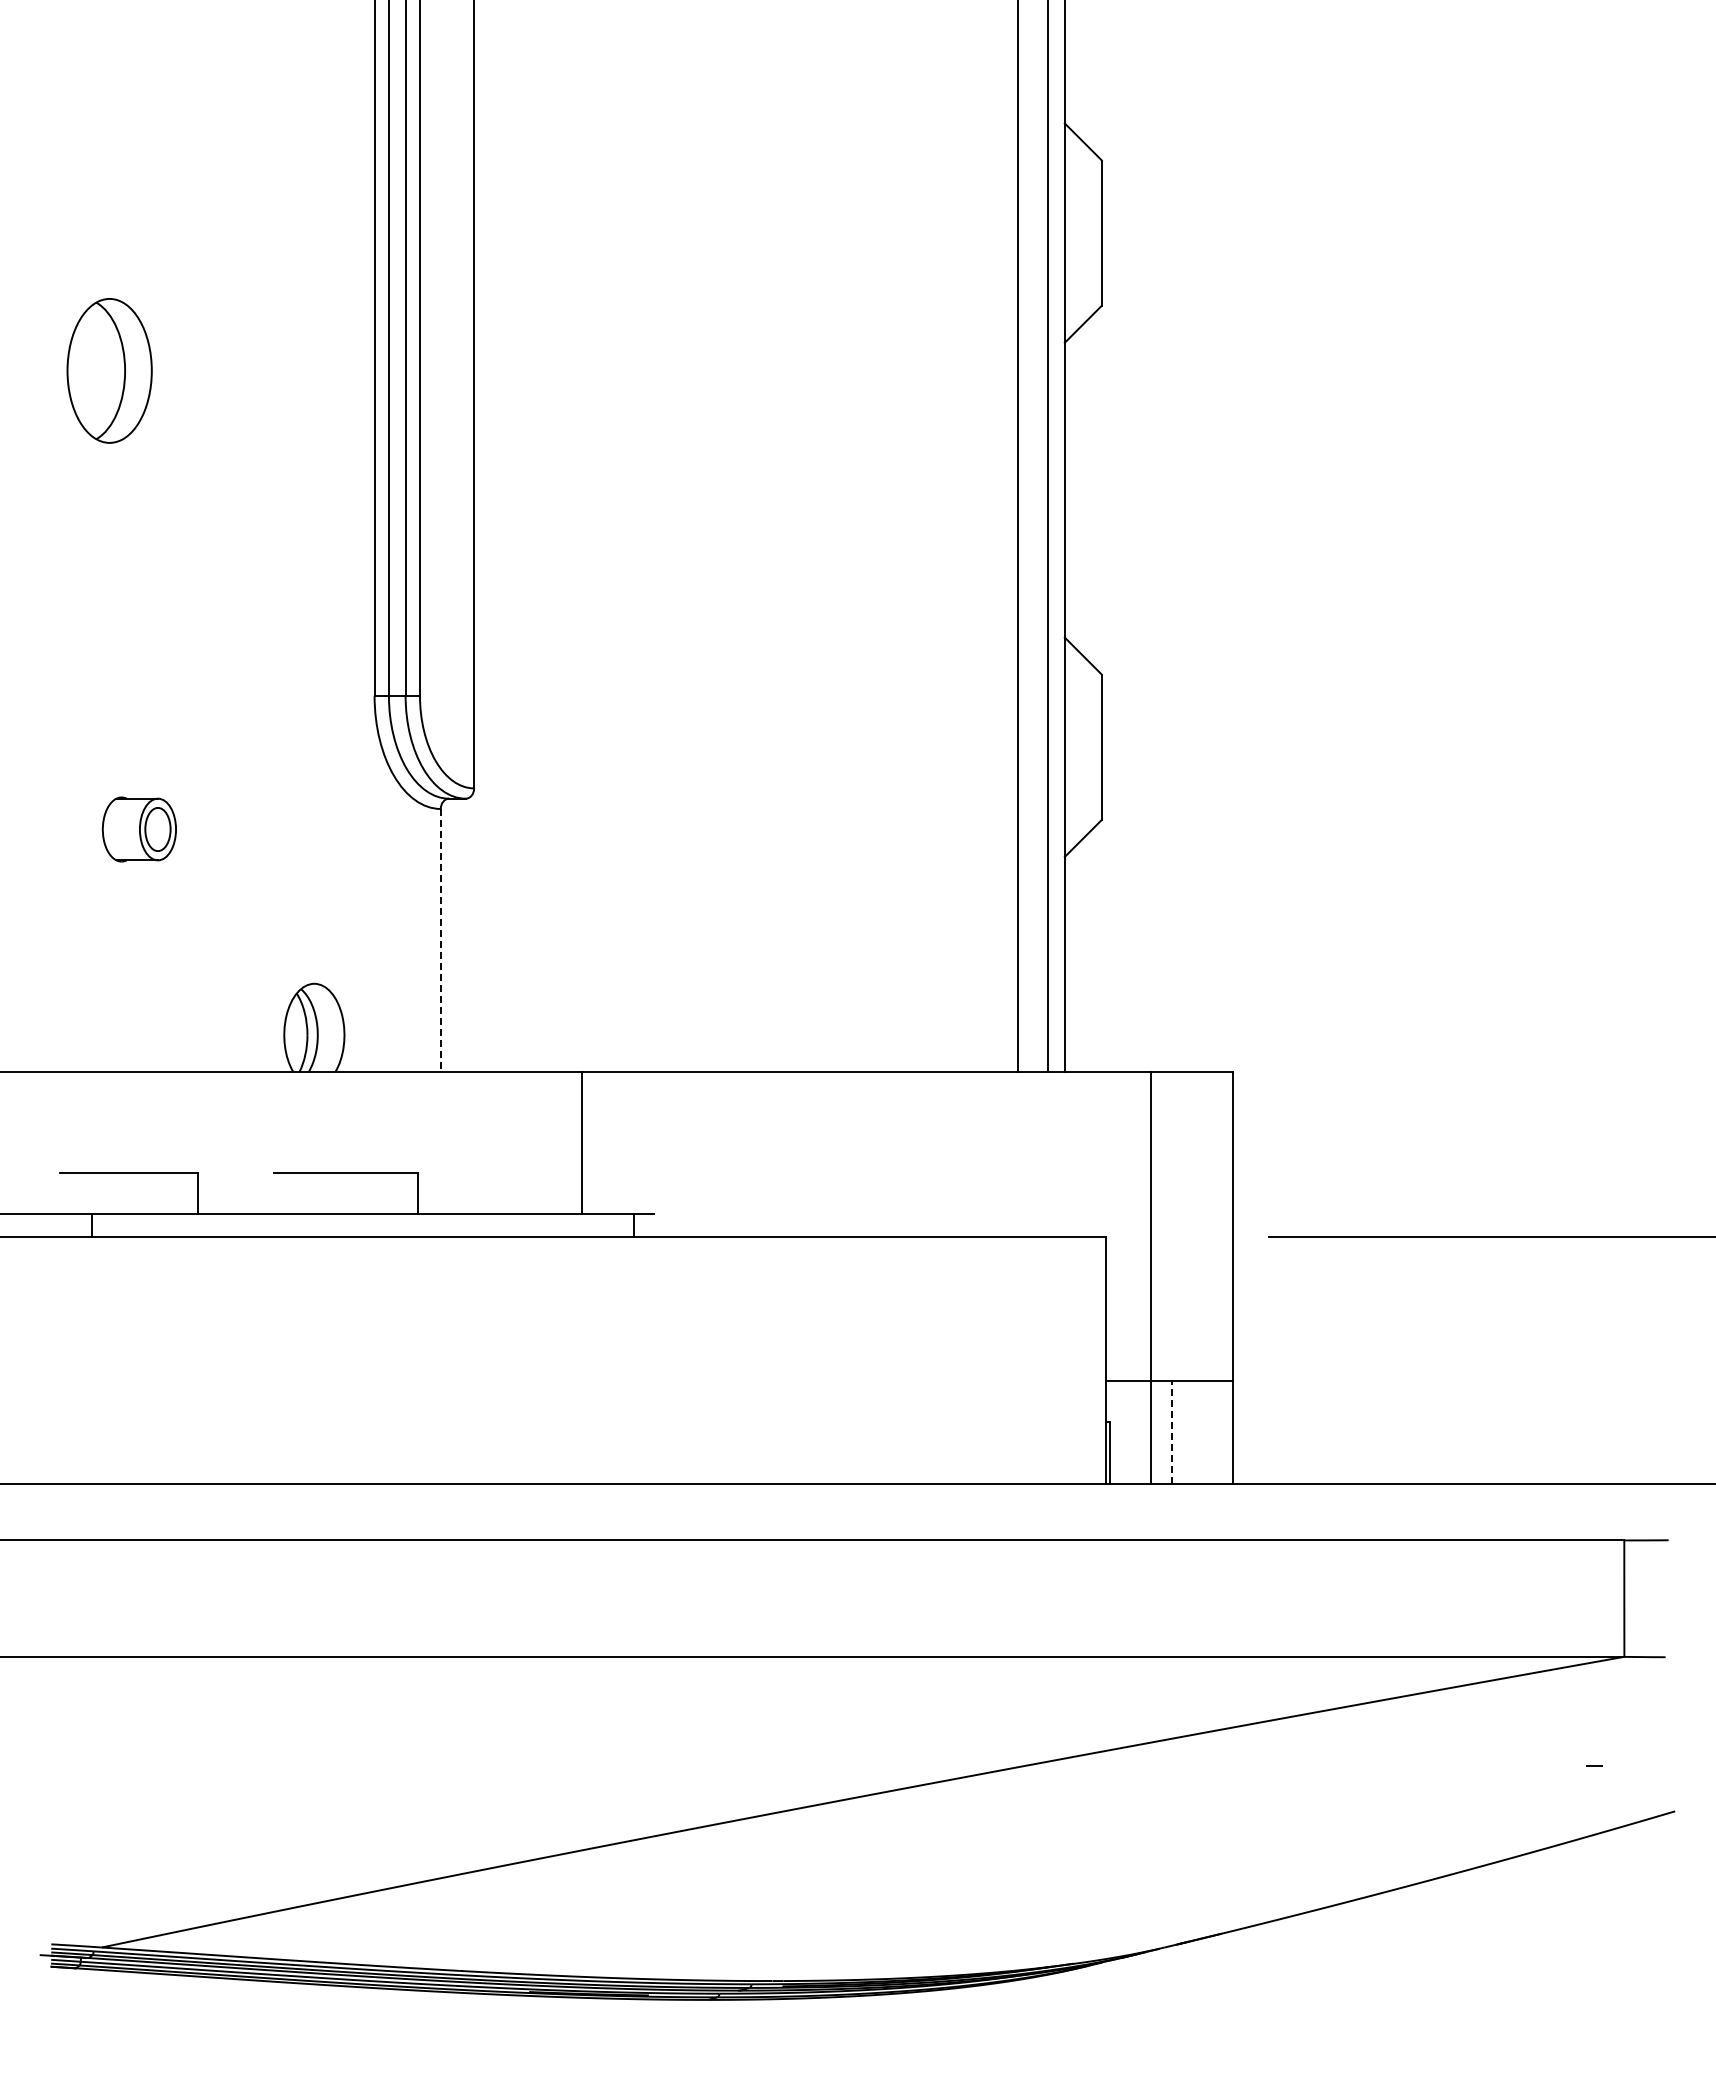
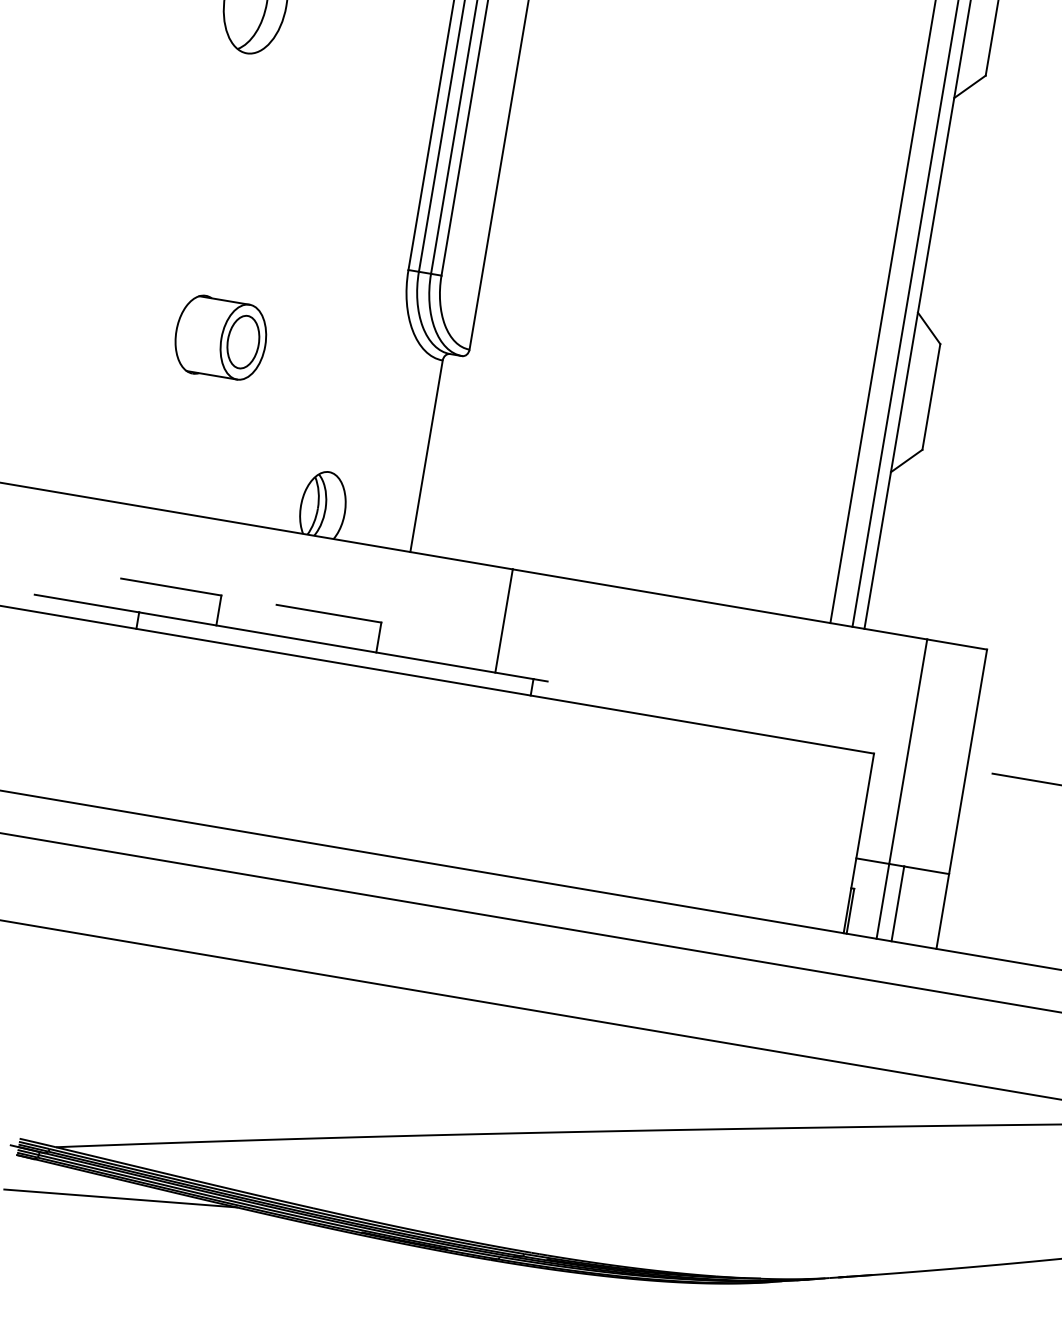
part: (139, 829) -> (220, 338), size x1.67
line: (440, 940) -> (426, 456), dashed -> solid
line: (1171, 1431) -> (897, 903), dashed -> solid
line: (199, 2001) -> (120, 1198), added

